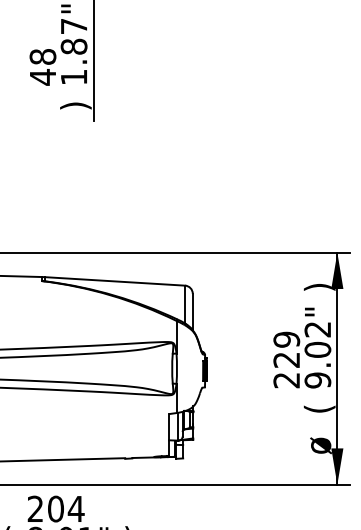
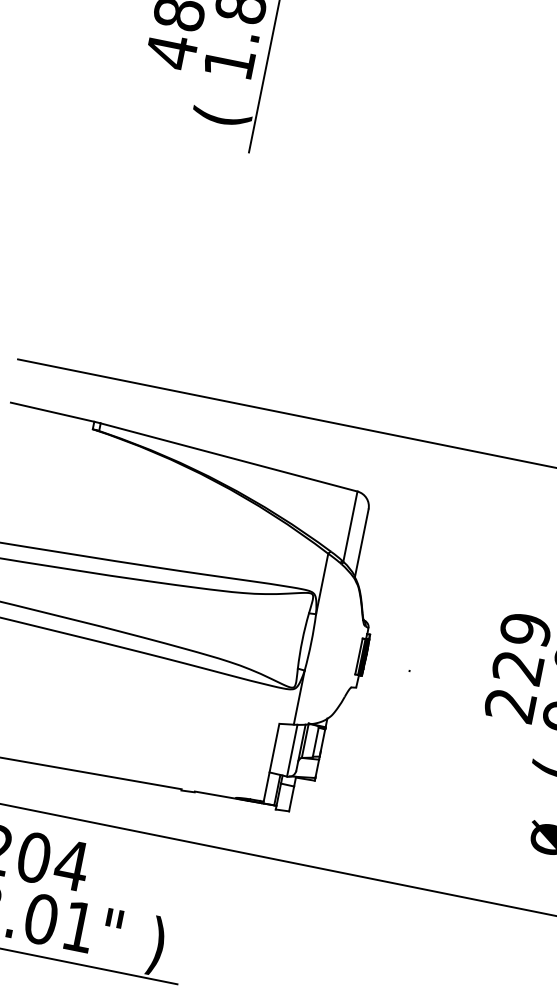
text: (75, 105) -> (221, 116), ) -> (

